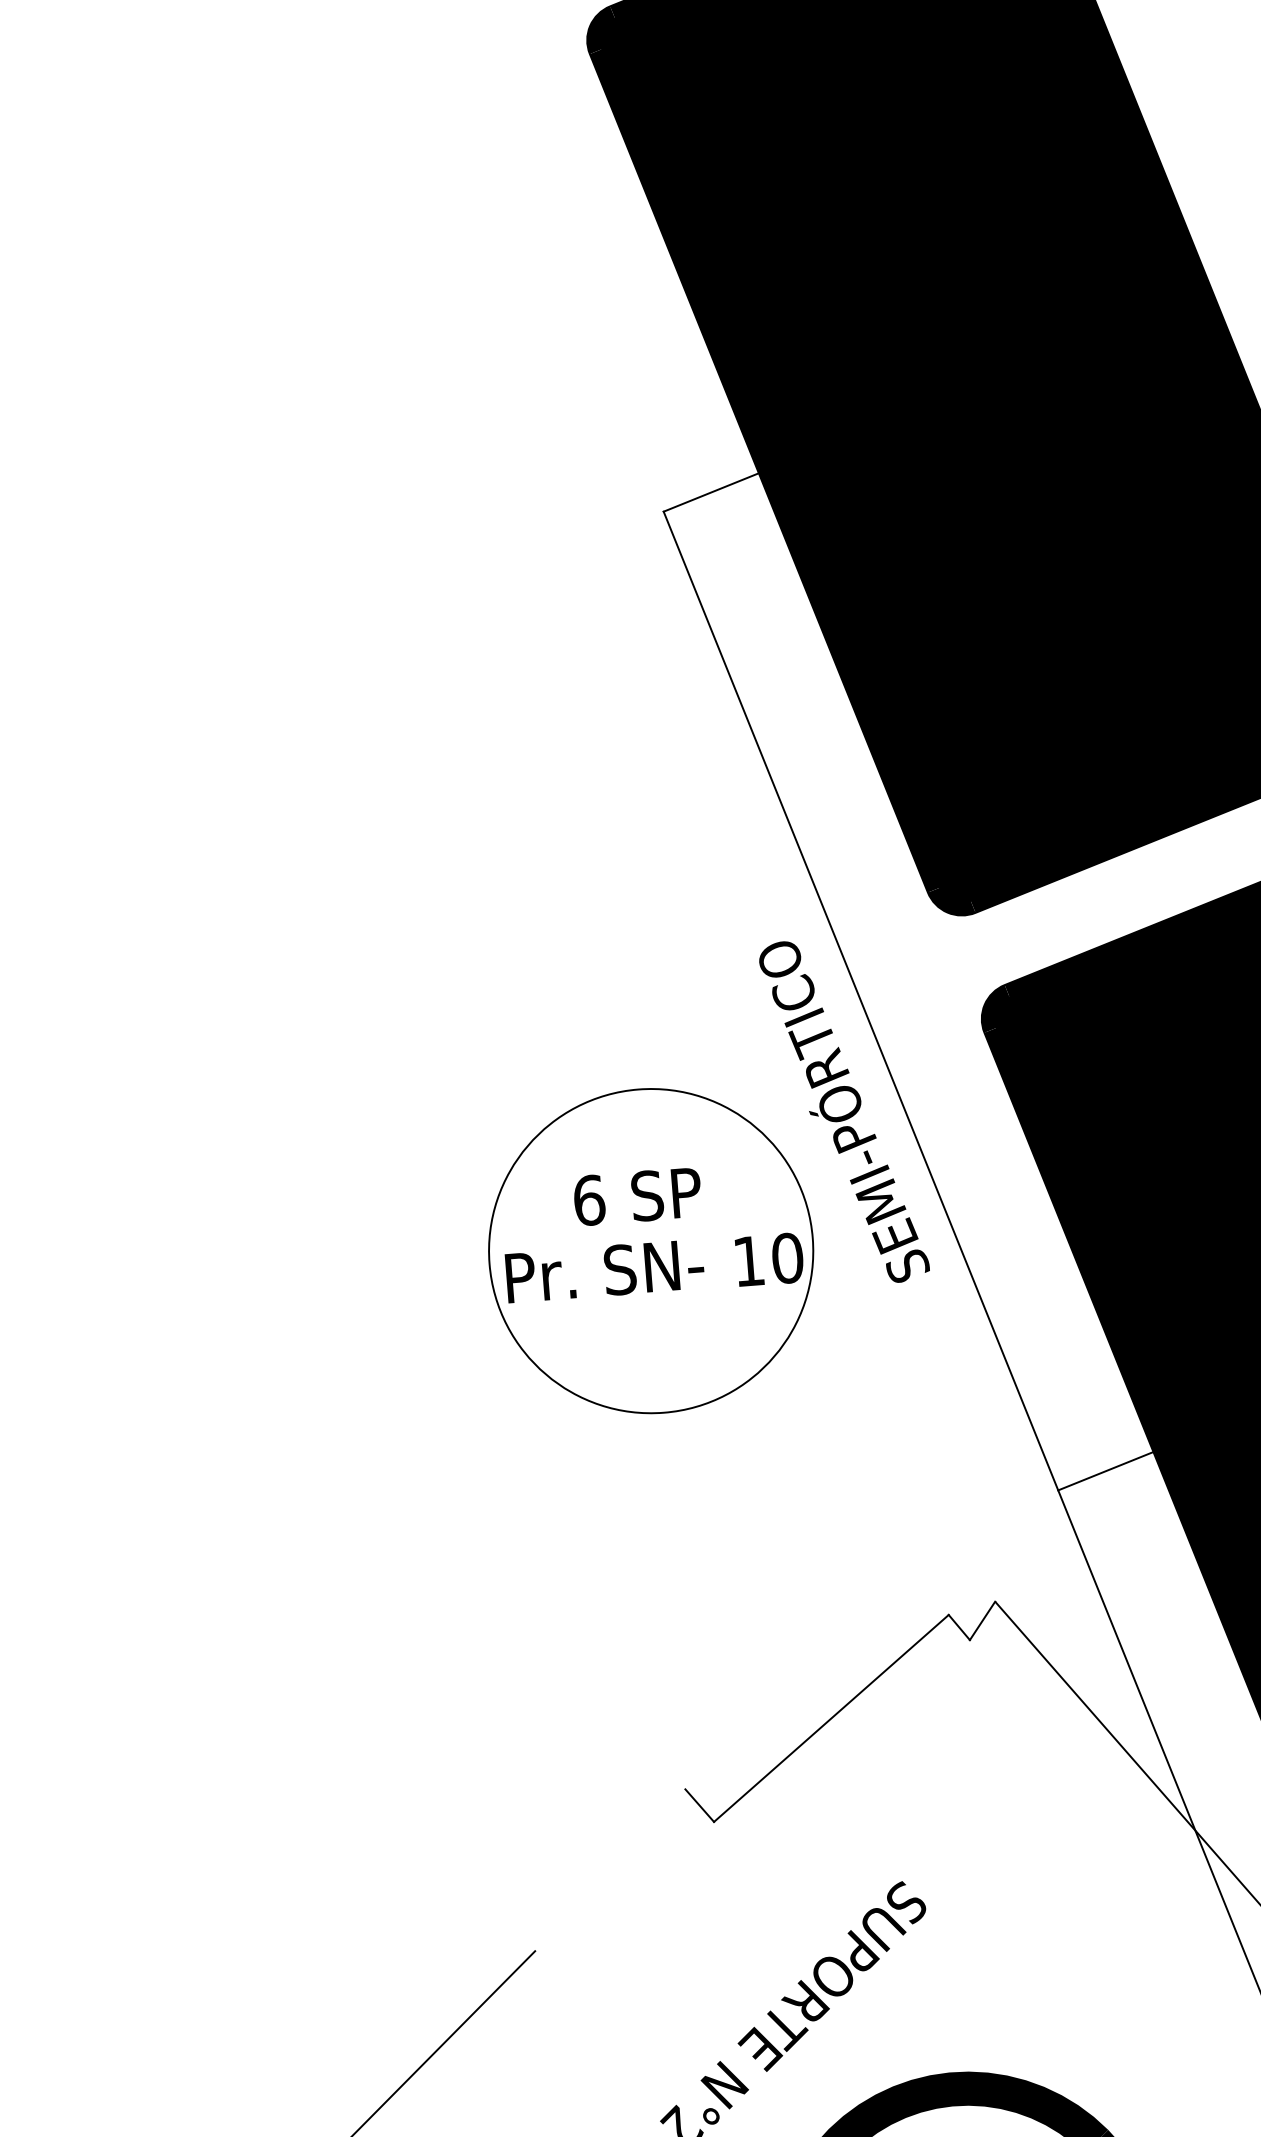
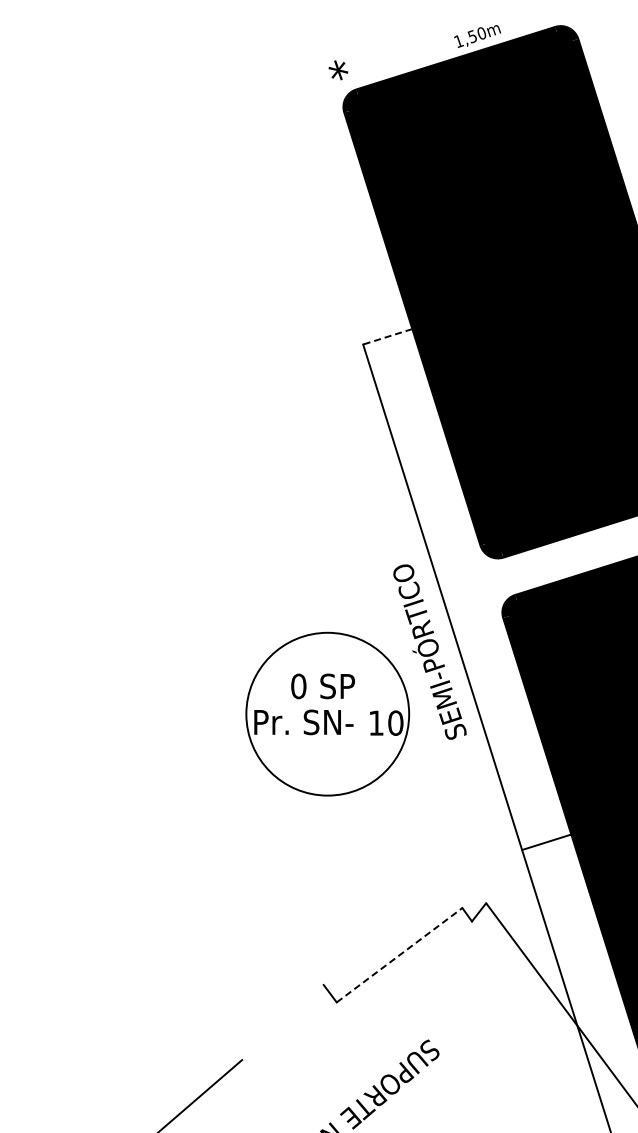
line: (710, 491) -> (387, 336), solid -> dashed
text: (588, 1198) -> (298, 685), 6 -> 0
line: (831, 1718) -> (399, 955), solid -> dashed

